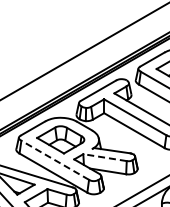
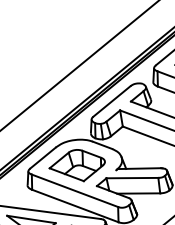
line: (105, 157) -> (132, 177), dashed -> solid
line: (54, 160) -> (74, 191), dashed -> solid

